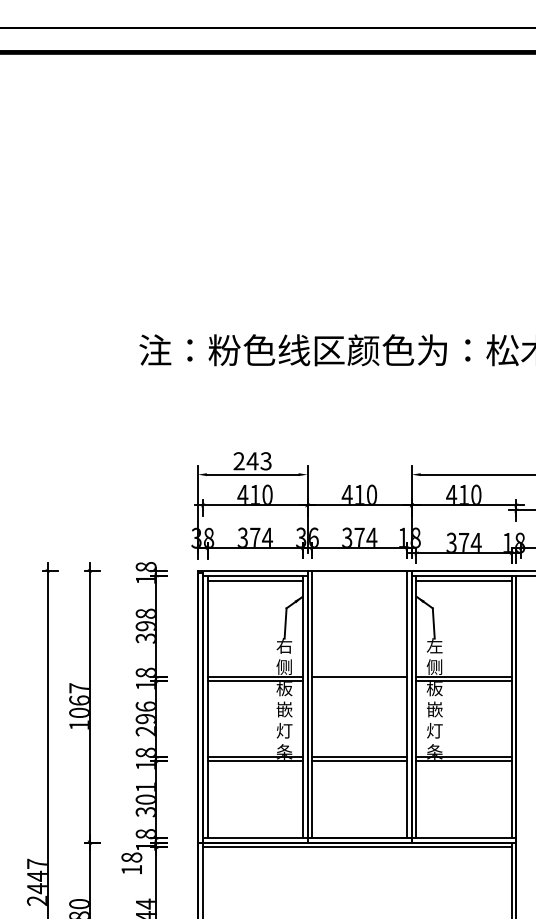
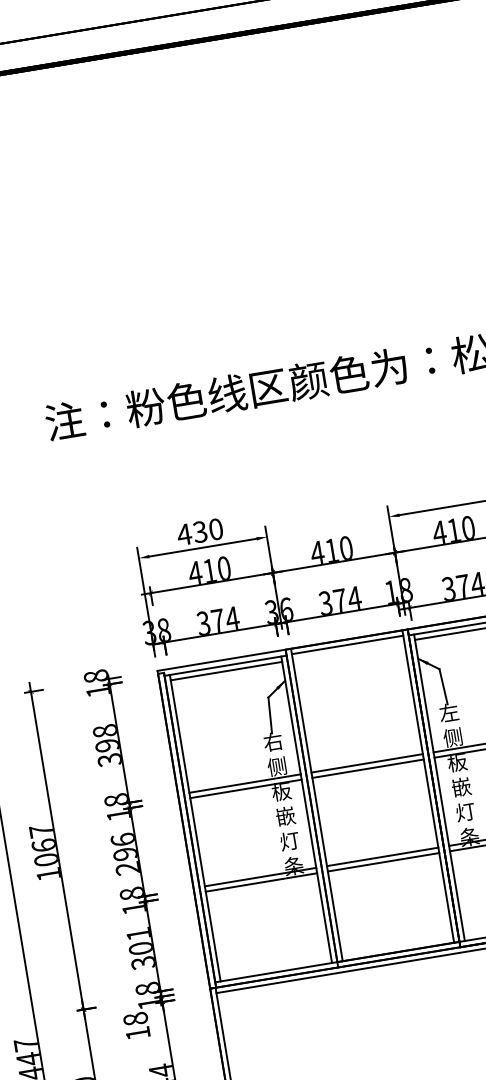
text: (252, 461) -> (200, 532), 243 -> 430
line: (359, 575) -> (347, 644), added
line: (359, 681) -> (367, 768), added

